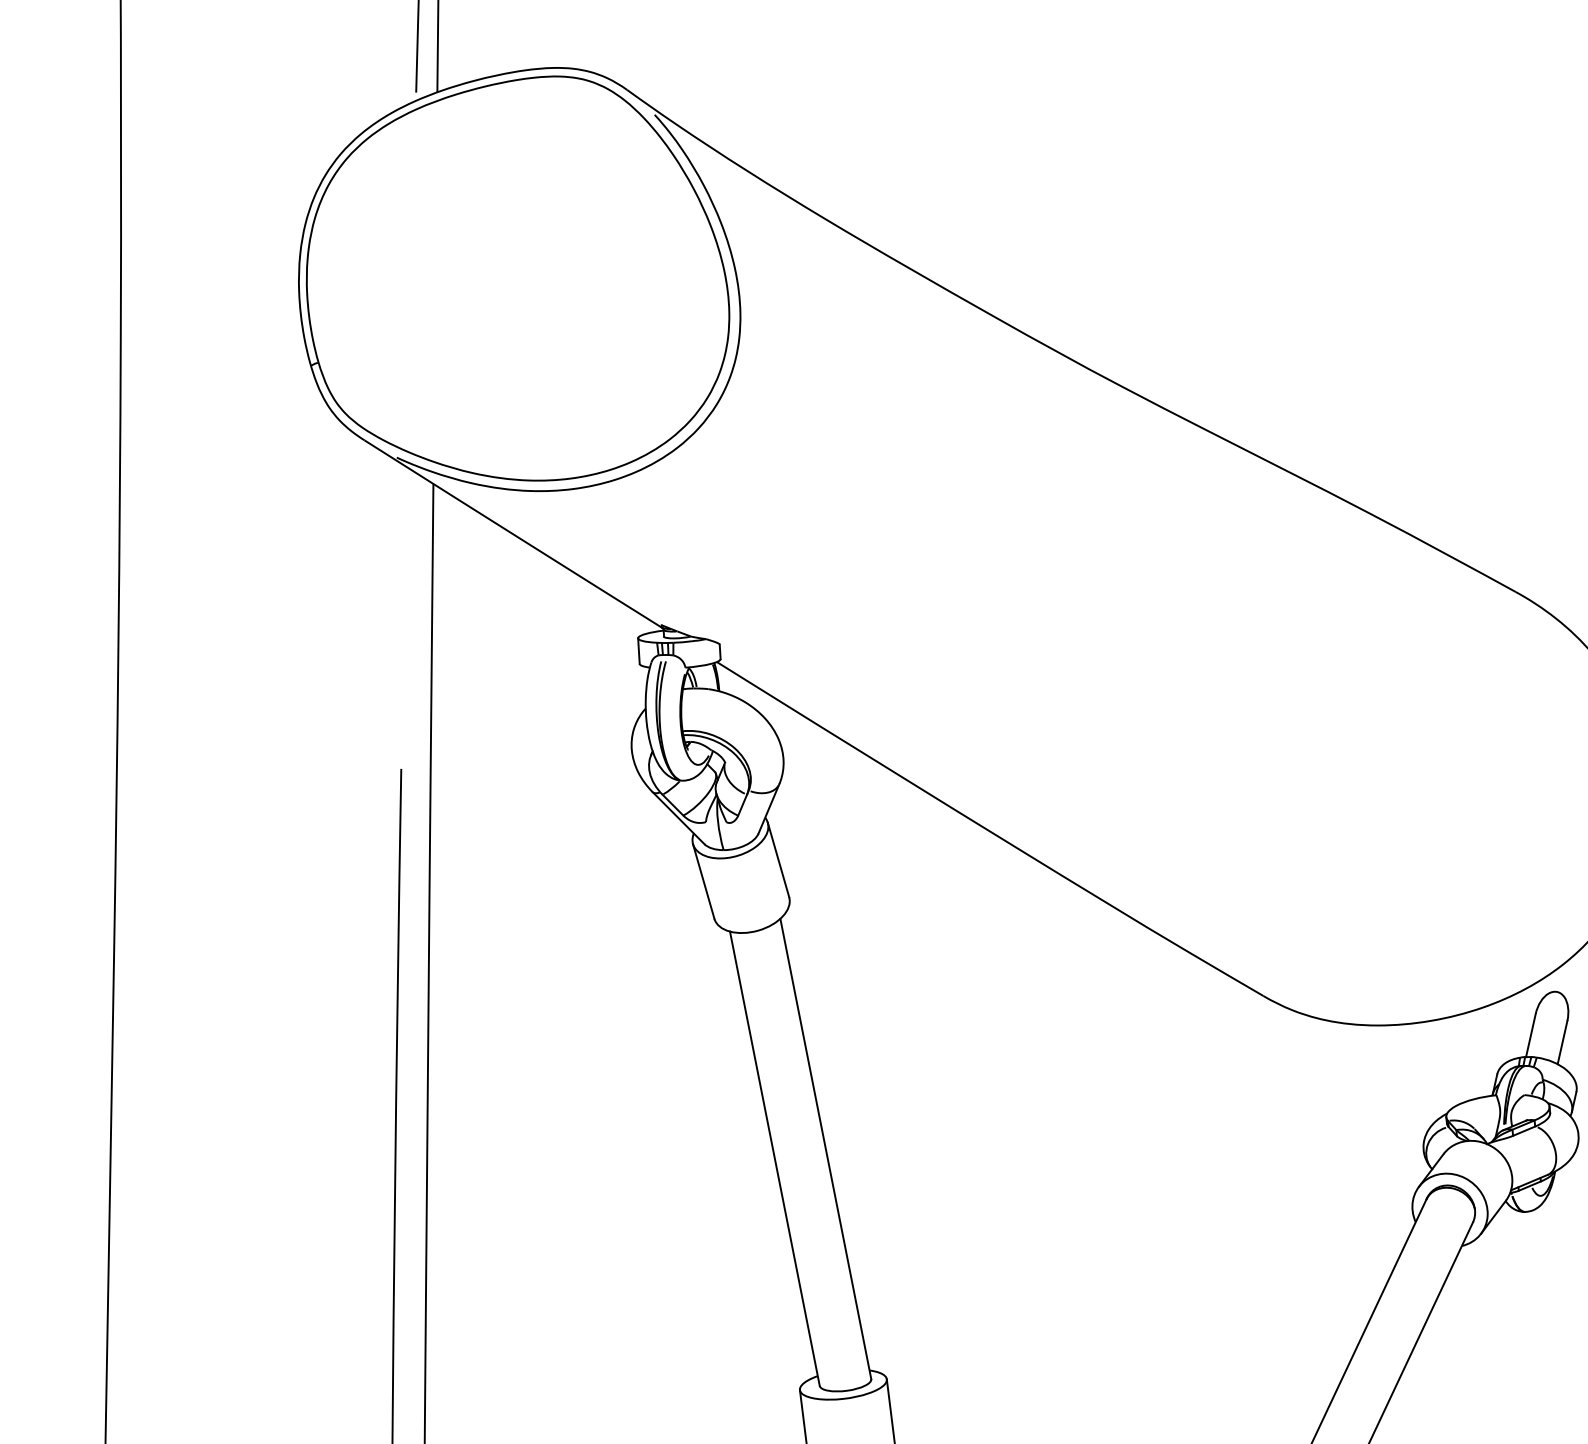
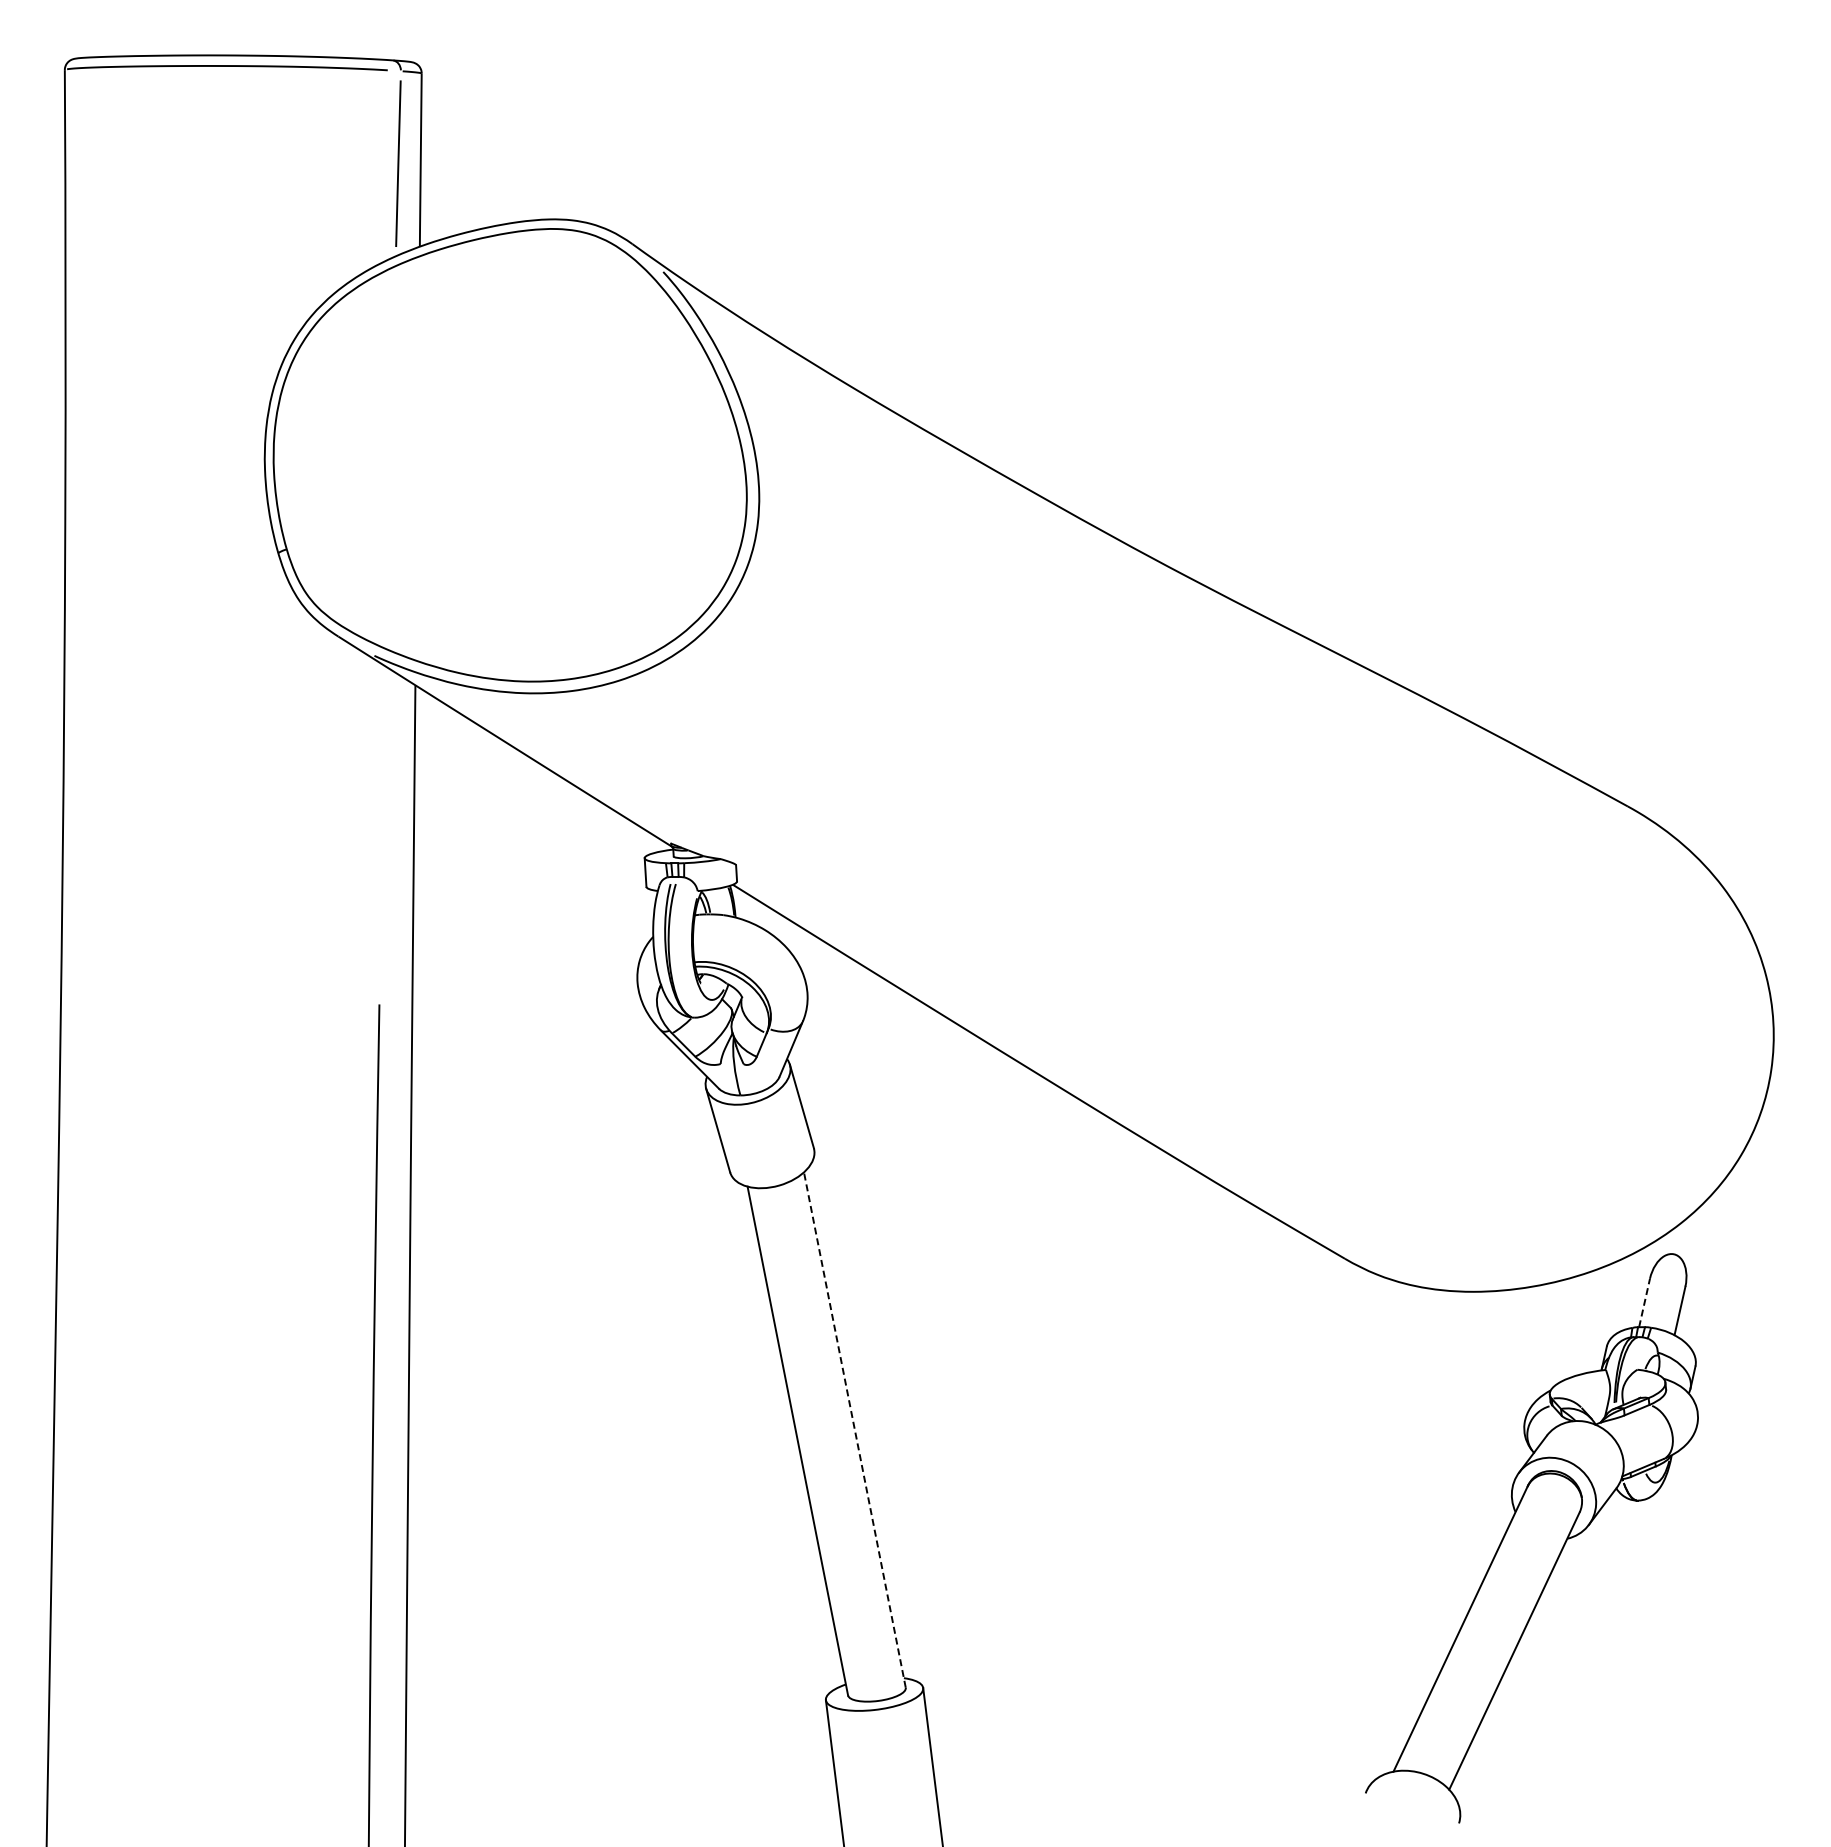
line: (1530, 1035) -> (1644, 1302), solid -> dashed
line: (825, 1149) -> (854, 1430), solid -> dashed

